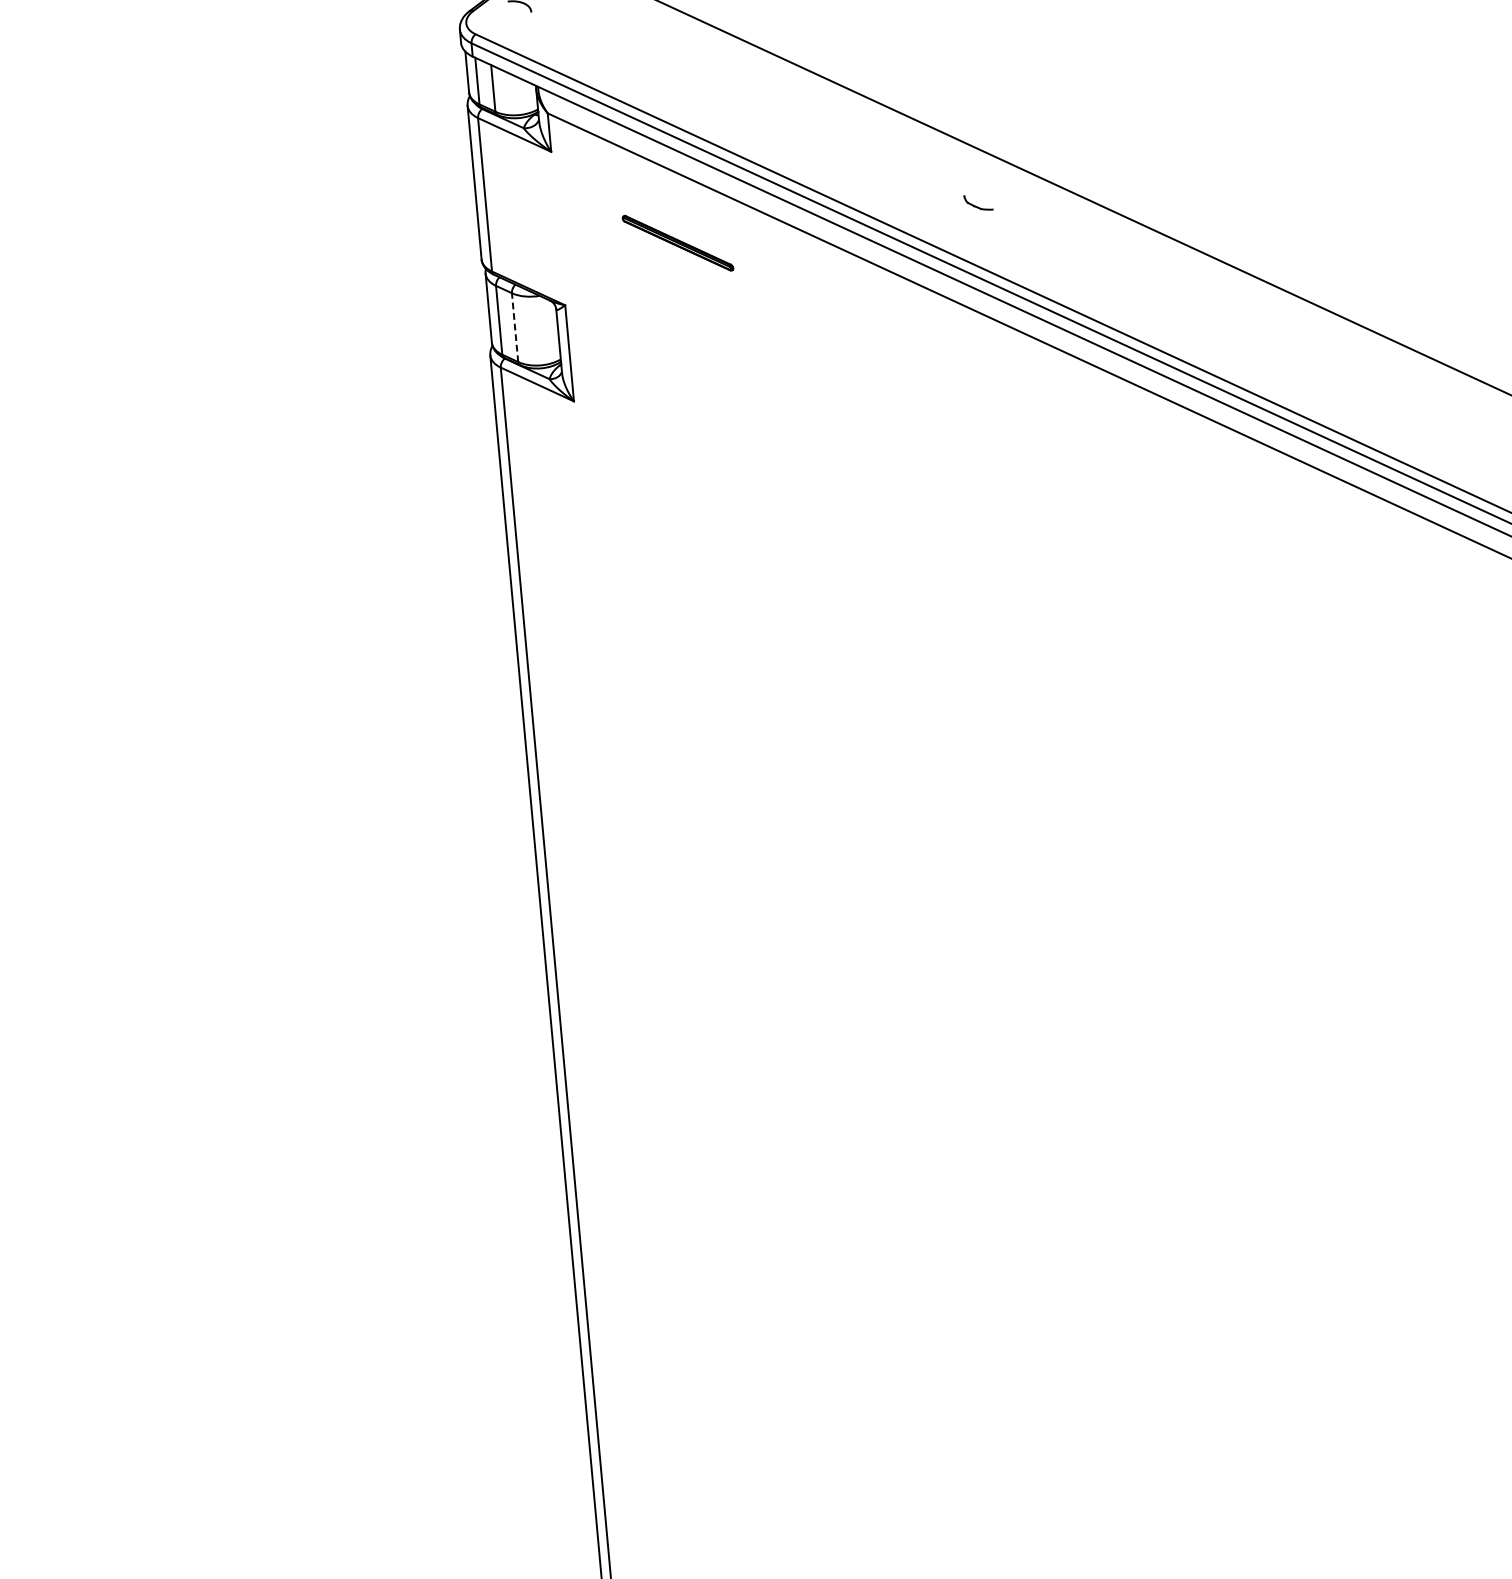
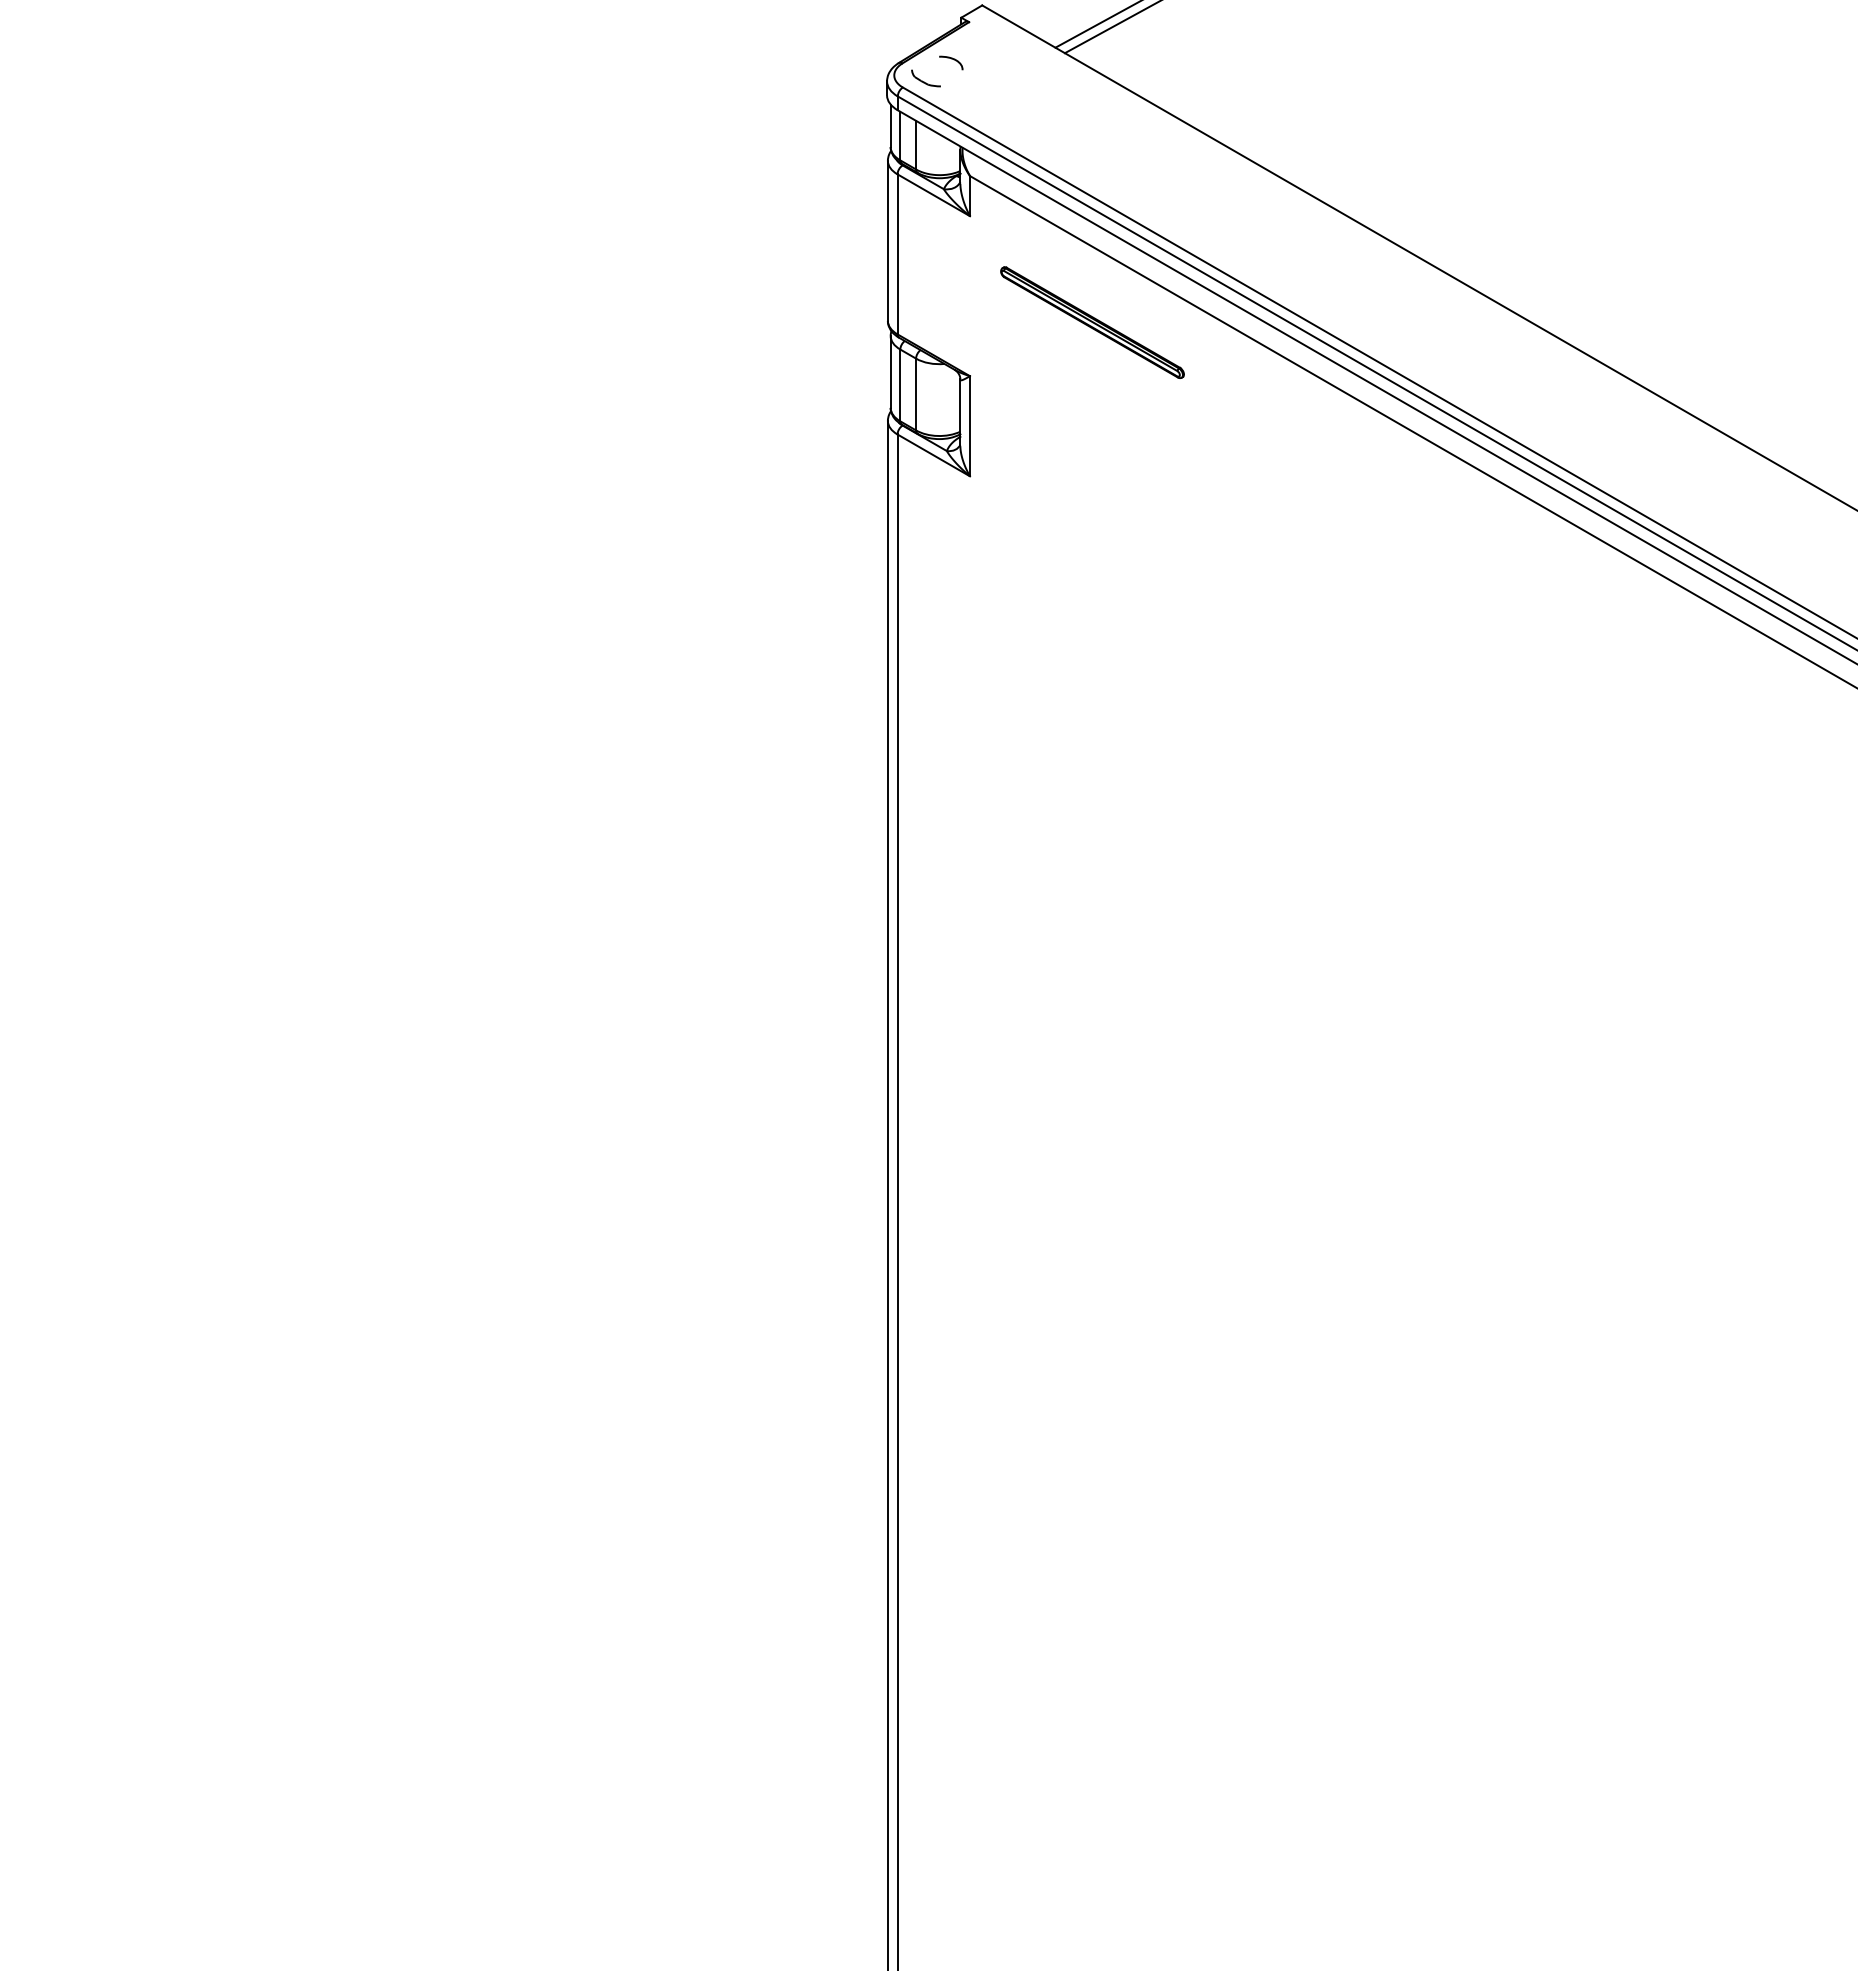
part: (978, 203) -> (925, 78), moved
part: (678, 243) -> (1092, 322), size x1.67
line: (515, 327) -> (916, 394), dashed -> solid

